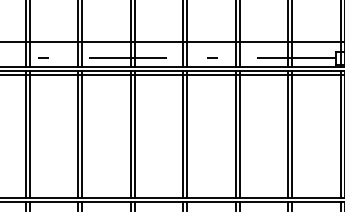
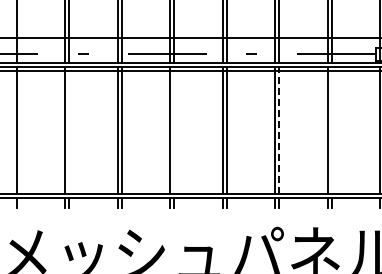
line: (30, 134) -> (69, 130), removed
line: (135, 134) -> (174, 130), removed
line: (240, 134) -> (279, 130), solid -> dashed
line: (292, 134) -> (331, 130), removed

